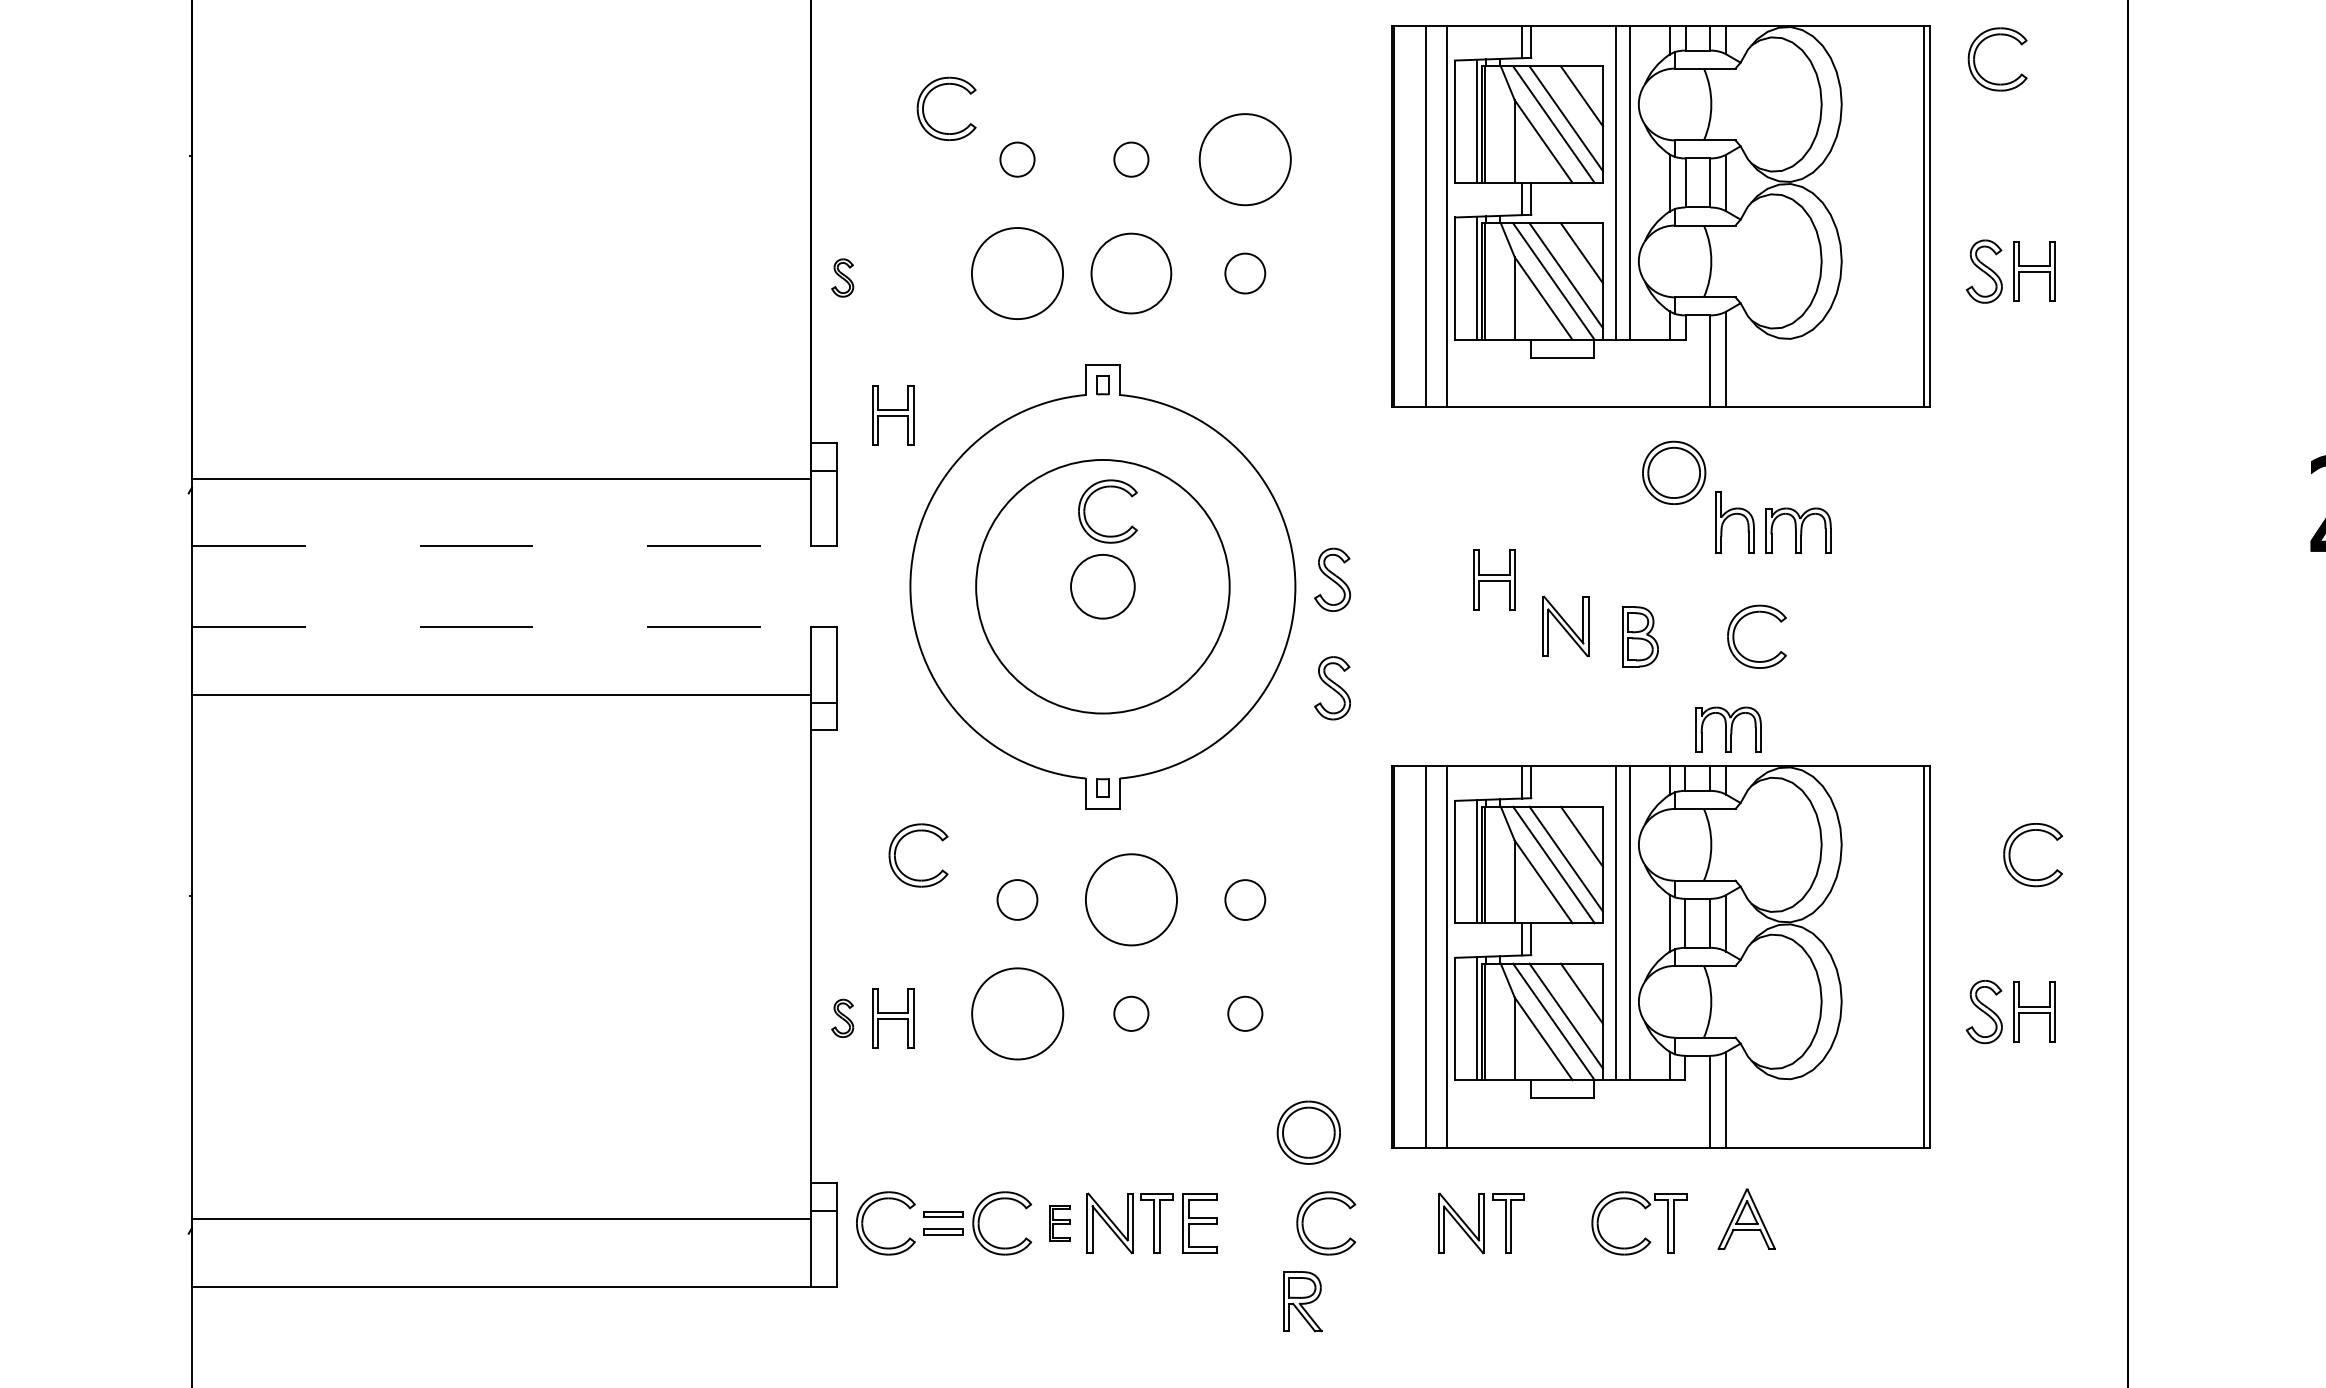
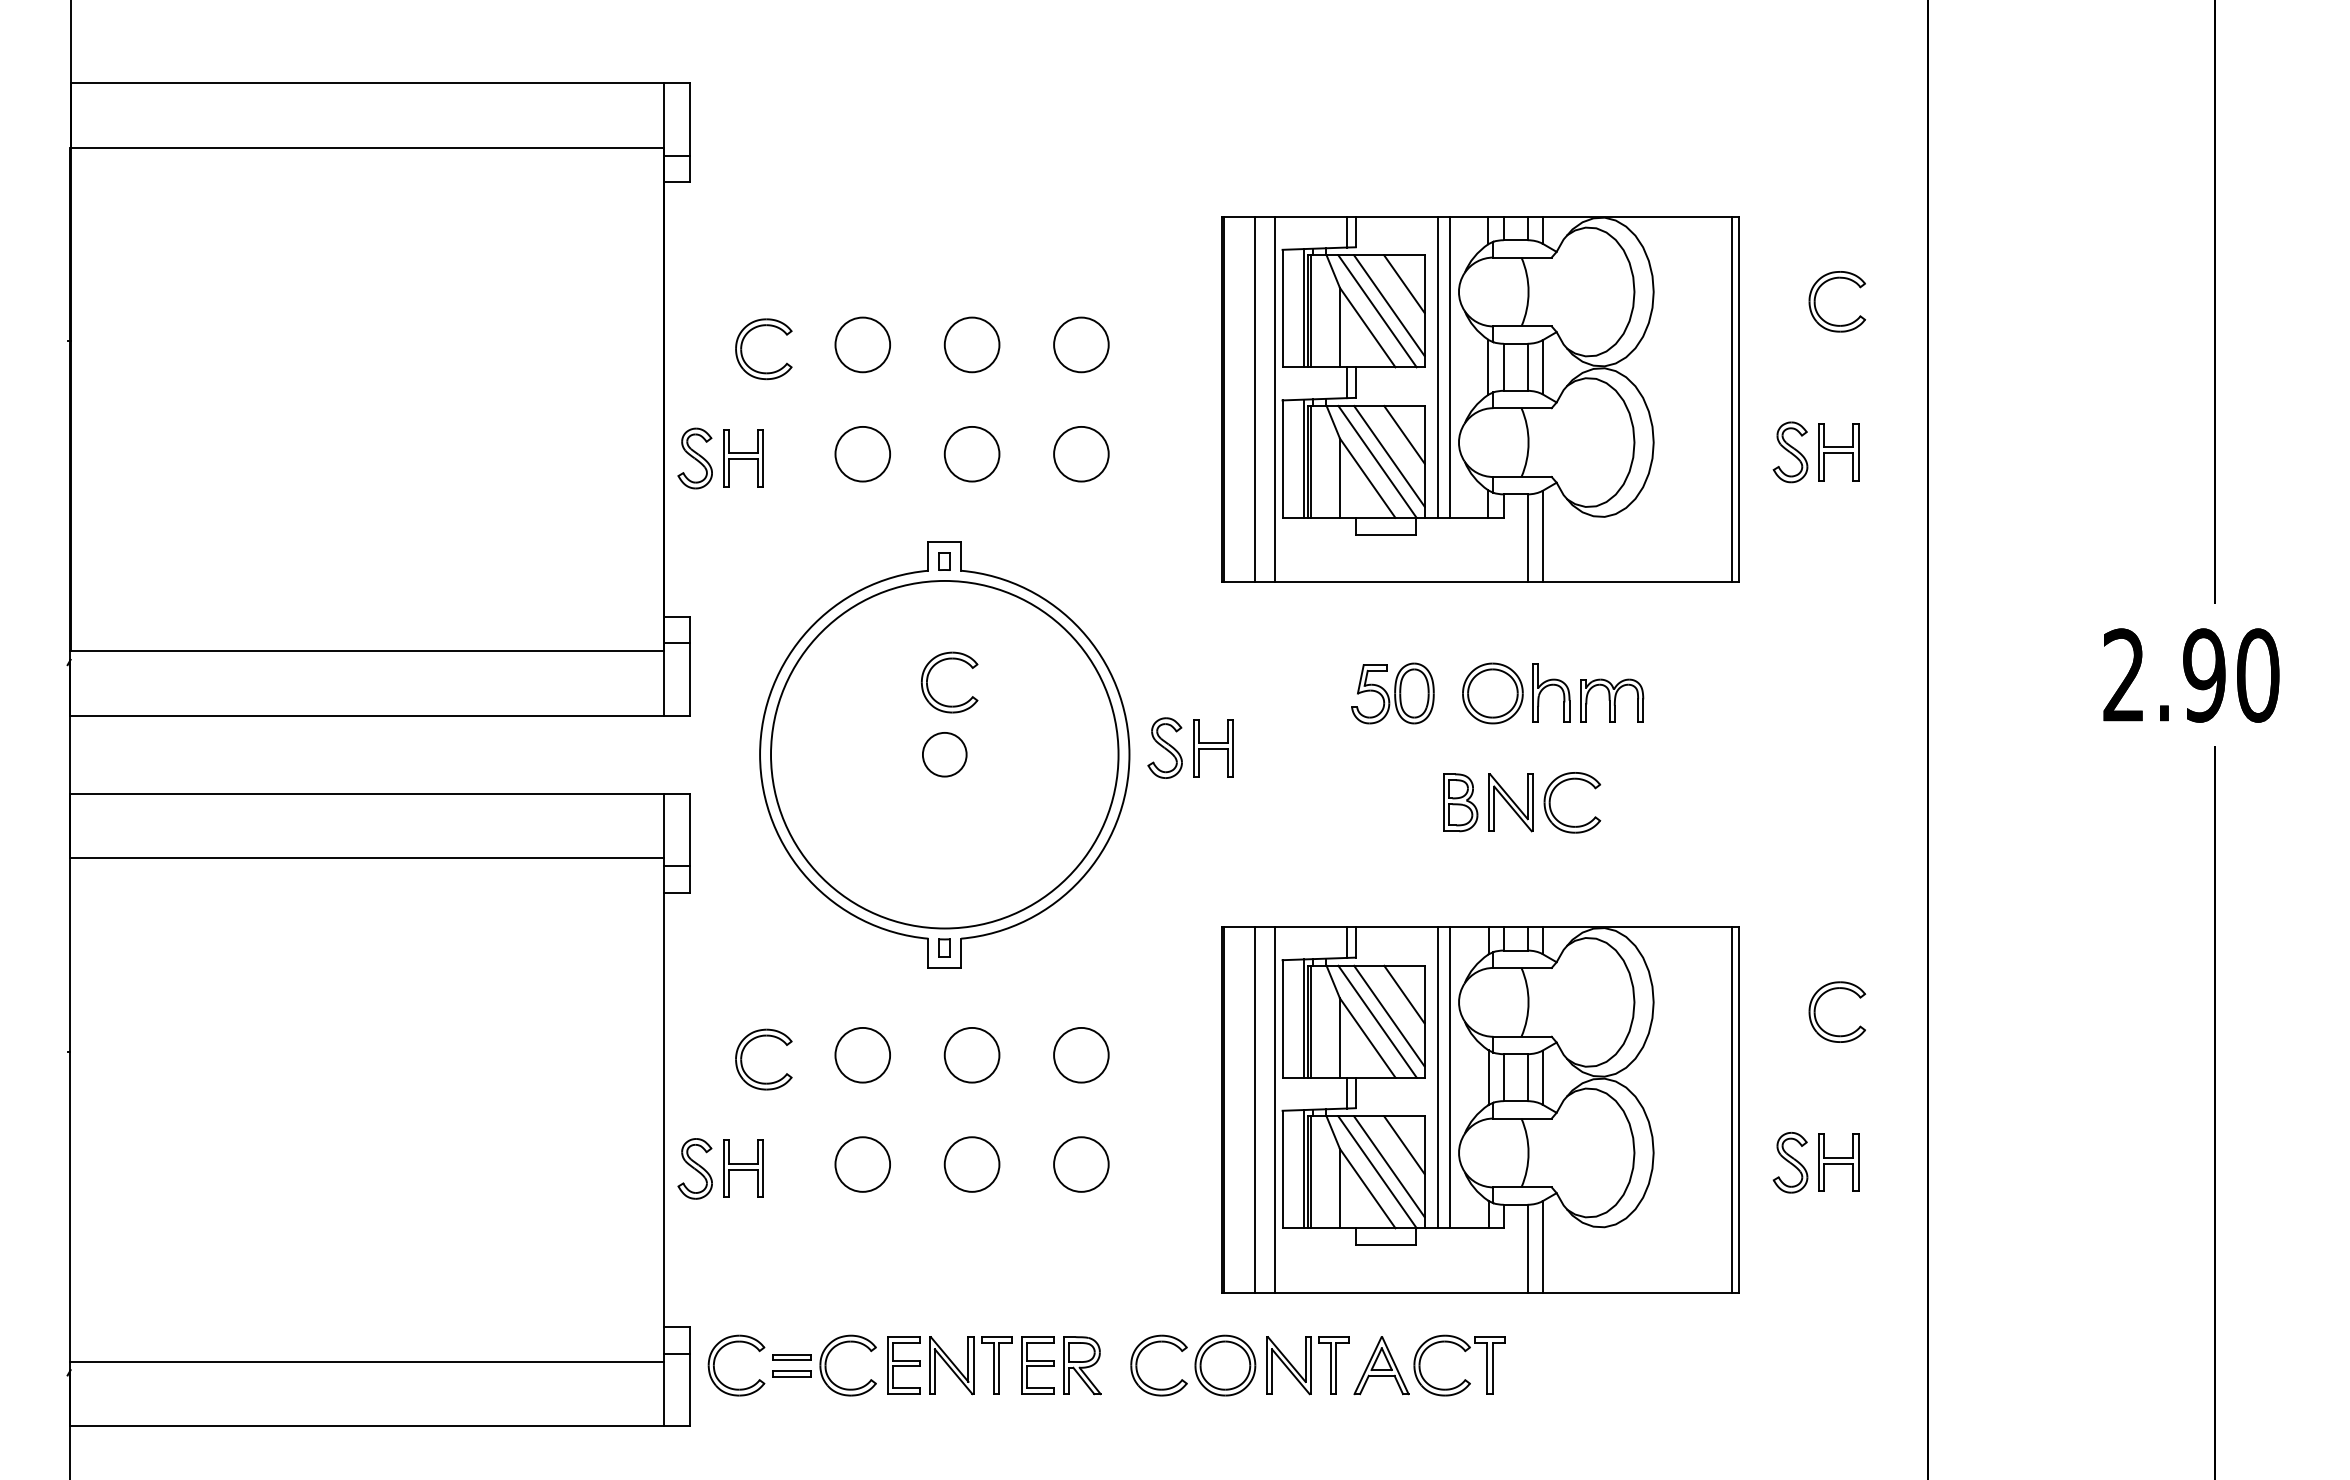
part: (1975, 53) -> (1816, 296), moved
part: (924, 109) -> (742, 349), moved
circle: (1017, 159) -> (862, 344), size x1.67
circle: (1130, 159) -> (971, 344), size x1.67
circle: (1245, 159) -> (1081, 344), size x0.62
circle: (1017, 272) -> (862, 453), size x0.62
circle: (1130, 272) -> (971, 453), size x0.71
circle: (1245, 272) -> (1081, 453), size x1.43
part: (842, 278) -> (694, 458), size x1.67
part: (893, 415) -> (743, 458), moved
part: (1673, 472) -> (1492, 693), moved
part: (1569, 522) -> (1392, 693), added
line: (501, 545) -> (367, 715), dashed -> solid
part: (1494, 580) -> (1213, 748), moved
circle: (1102, 586) -> (944, 754), size x0.71
circle: (1102, 586) -> (944, 754), size x1.43
part: (1565, 626) -> (1510, 802), moved
line: (501, 627) -> (367, 793), dashed -> solid
part: (1331, 687) -> (1164, 851), removed
part: (1728, 729) -> (1545, 891), removed
part: (896, 855) -> (742, 1059), moved
circle: (1017, 899) -> (862, 1054), size x1.43
circle: (1130, 900) -> (971, 1055), size x0.62
circle: (1245, 900) -> (1081, 1055), size x1.43
circle: (1017, 1013) -> (862, 1164), size x0.62
circle: (1130, 1013) -> (971, 1164), size x1.67
circle: (1245, 1013) -> (1081, 1164), size x1.67
part: (842, 1017) -> (694, 1168), size x1.67
part: (1308, 1132) -> (1225, 1365), moved
part: (1746, 1219) -> (1381, 1365), moved
part: (1059, 1223) -> (903, 1365), size x1.67
part: (1302, 1301) -> (1082, 1365), moved

